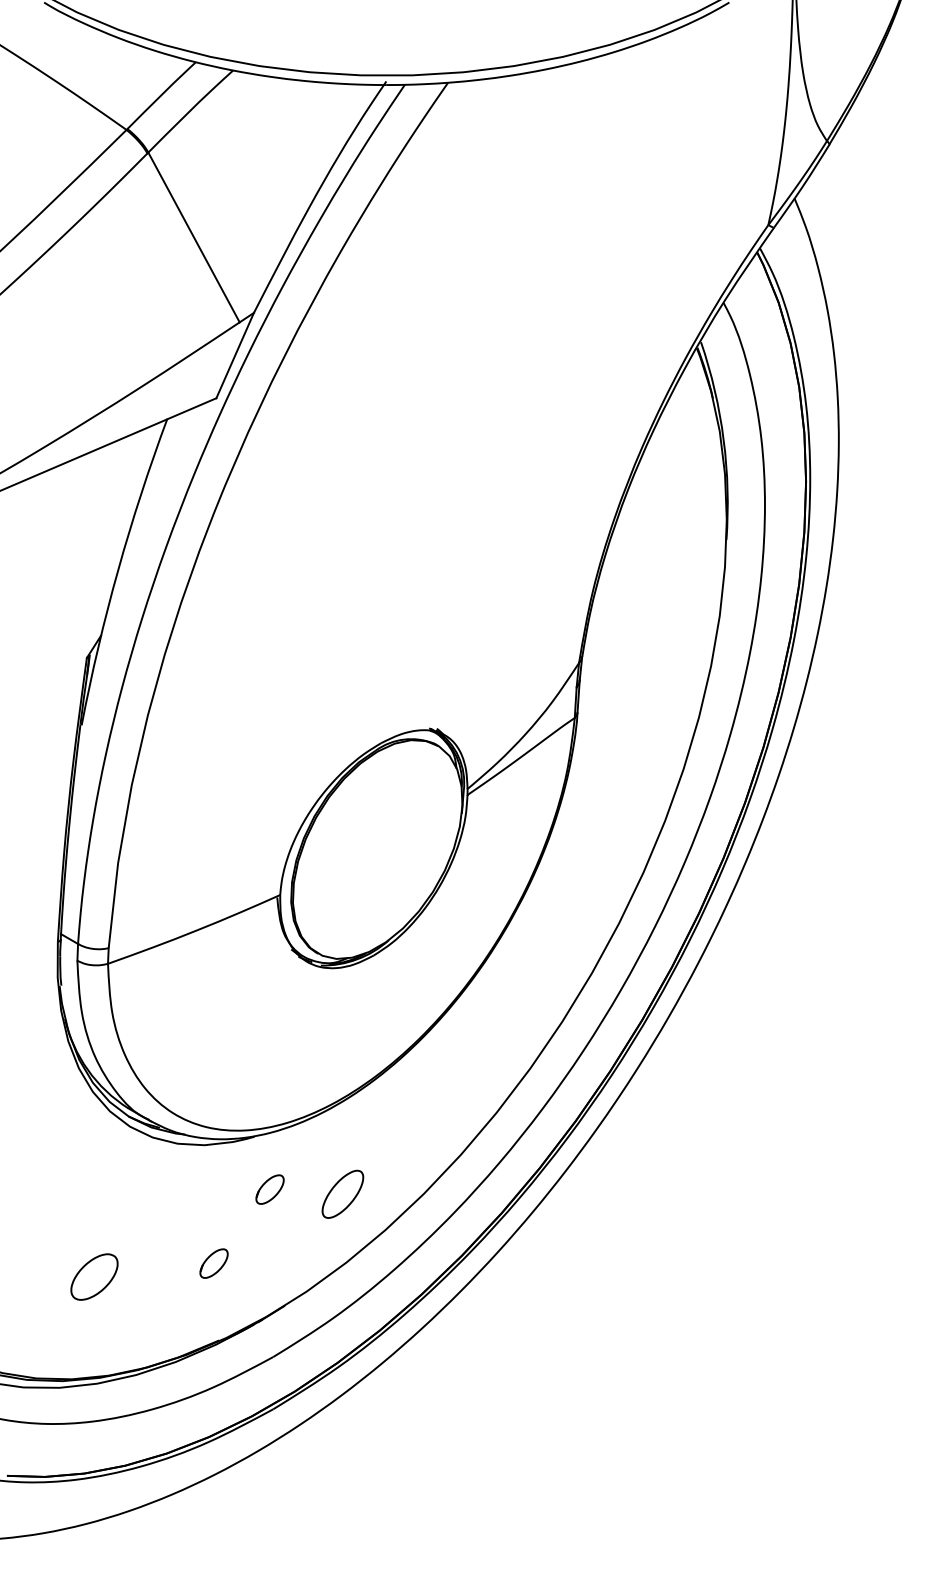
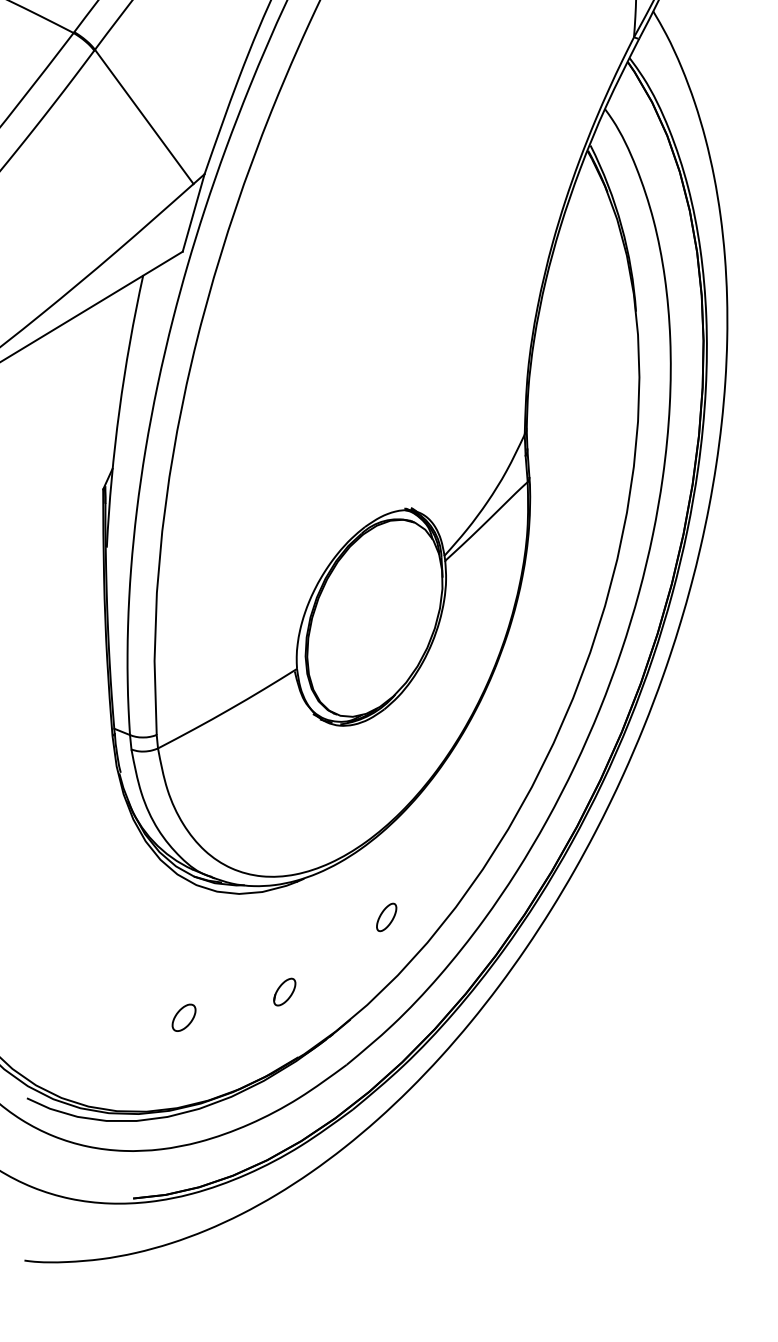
part: (269, 1189) -> (323, 922), removed
part: (342, 1194) -> (386, 917), size x0.62
part: (94, 1276) -> (184, 1017), size x0.62

